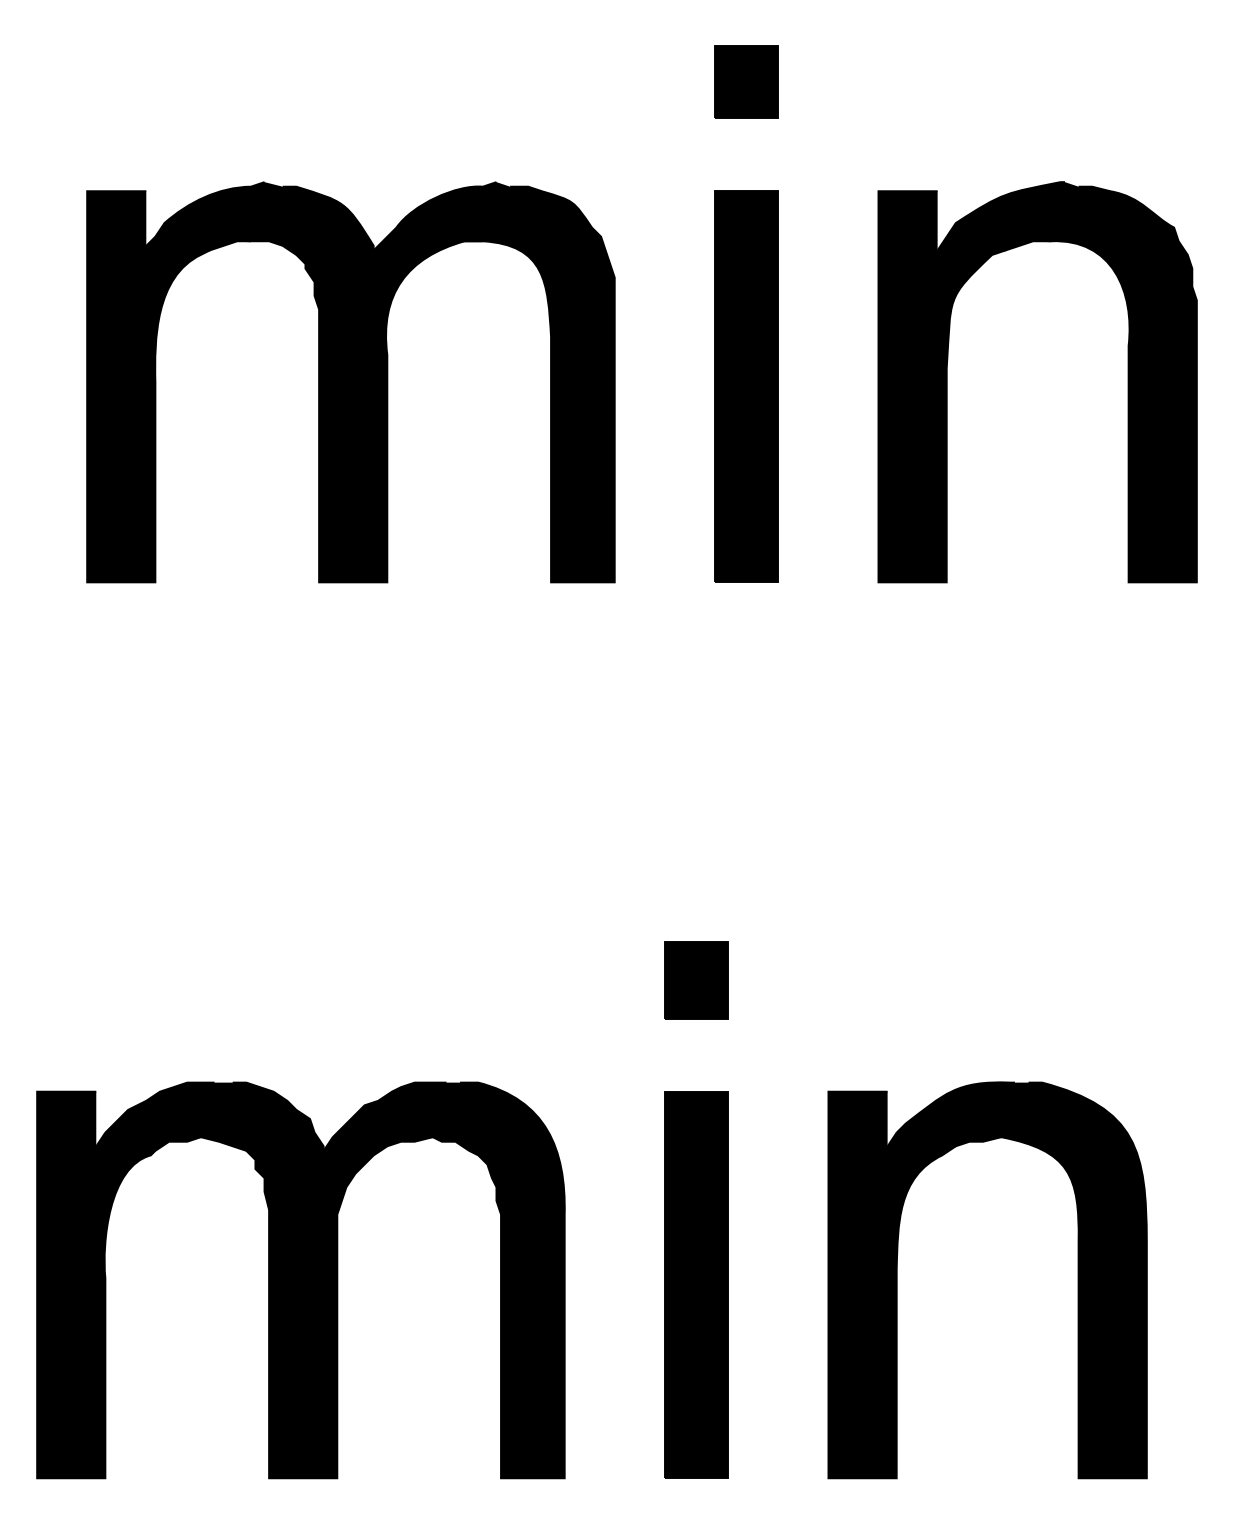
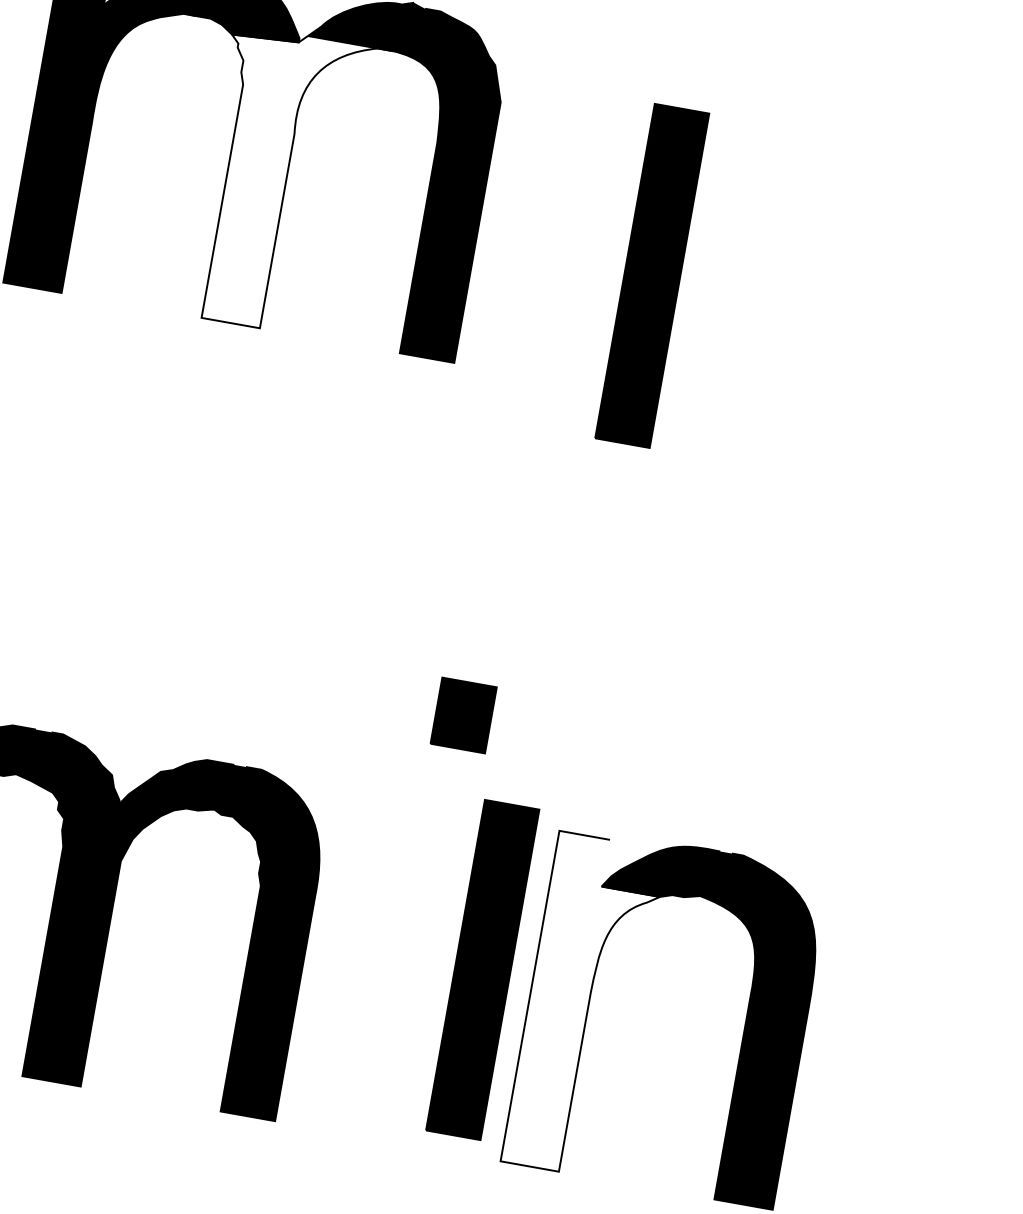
part: (947, 382) -> (769, 242), removed
part: (746, 386) -> (652, 275), moved
fill: (389, 411) -> (287, 182), removed
part: (696, 1284) -> (482, 969), moved
fill: (891, 1284) -> (583, 1005), removed

